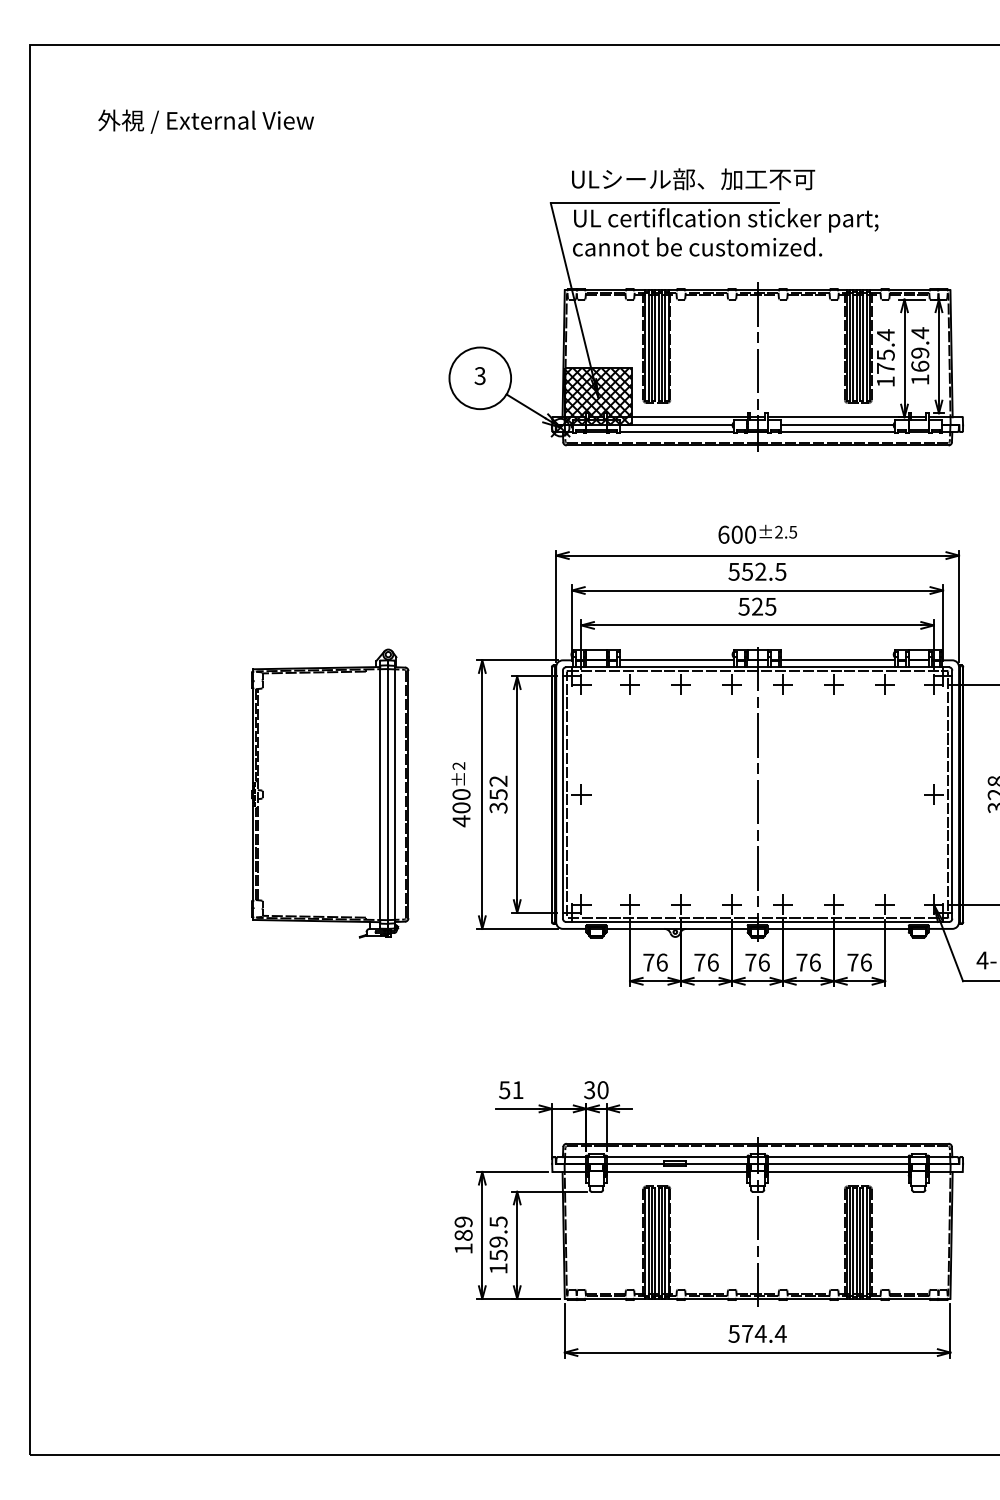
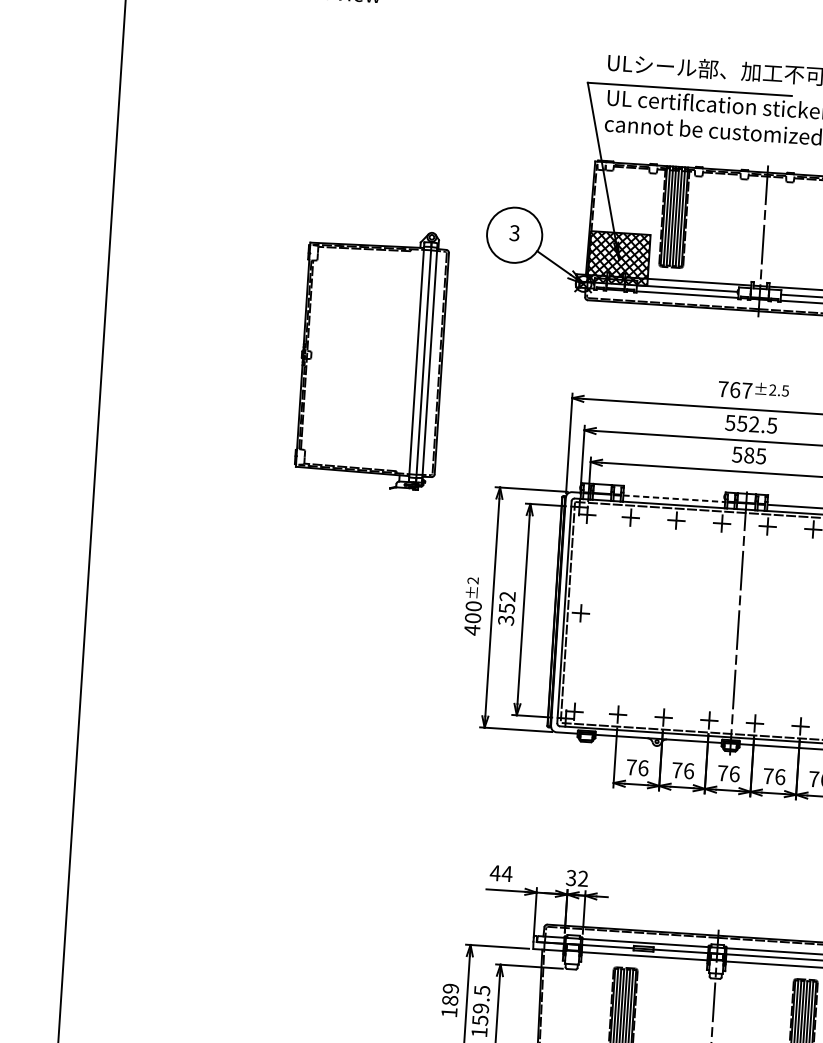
text: (737, 534) -> (735, 389), 600 -> 767
text: (757, 606) -> (749, 455), 525 -> 585
line: (677, 660) -> (674, 498), solid -> dashed
part: (330, 793) -> (372, 358), moved
text: (511, 1090) -> (501, 873), 51 -> 44
text: (602, 1090) -> (582, 879), 30 -> 32

